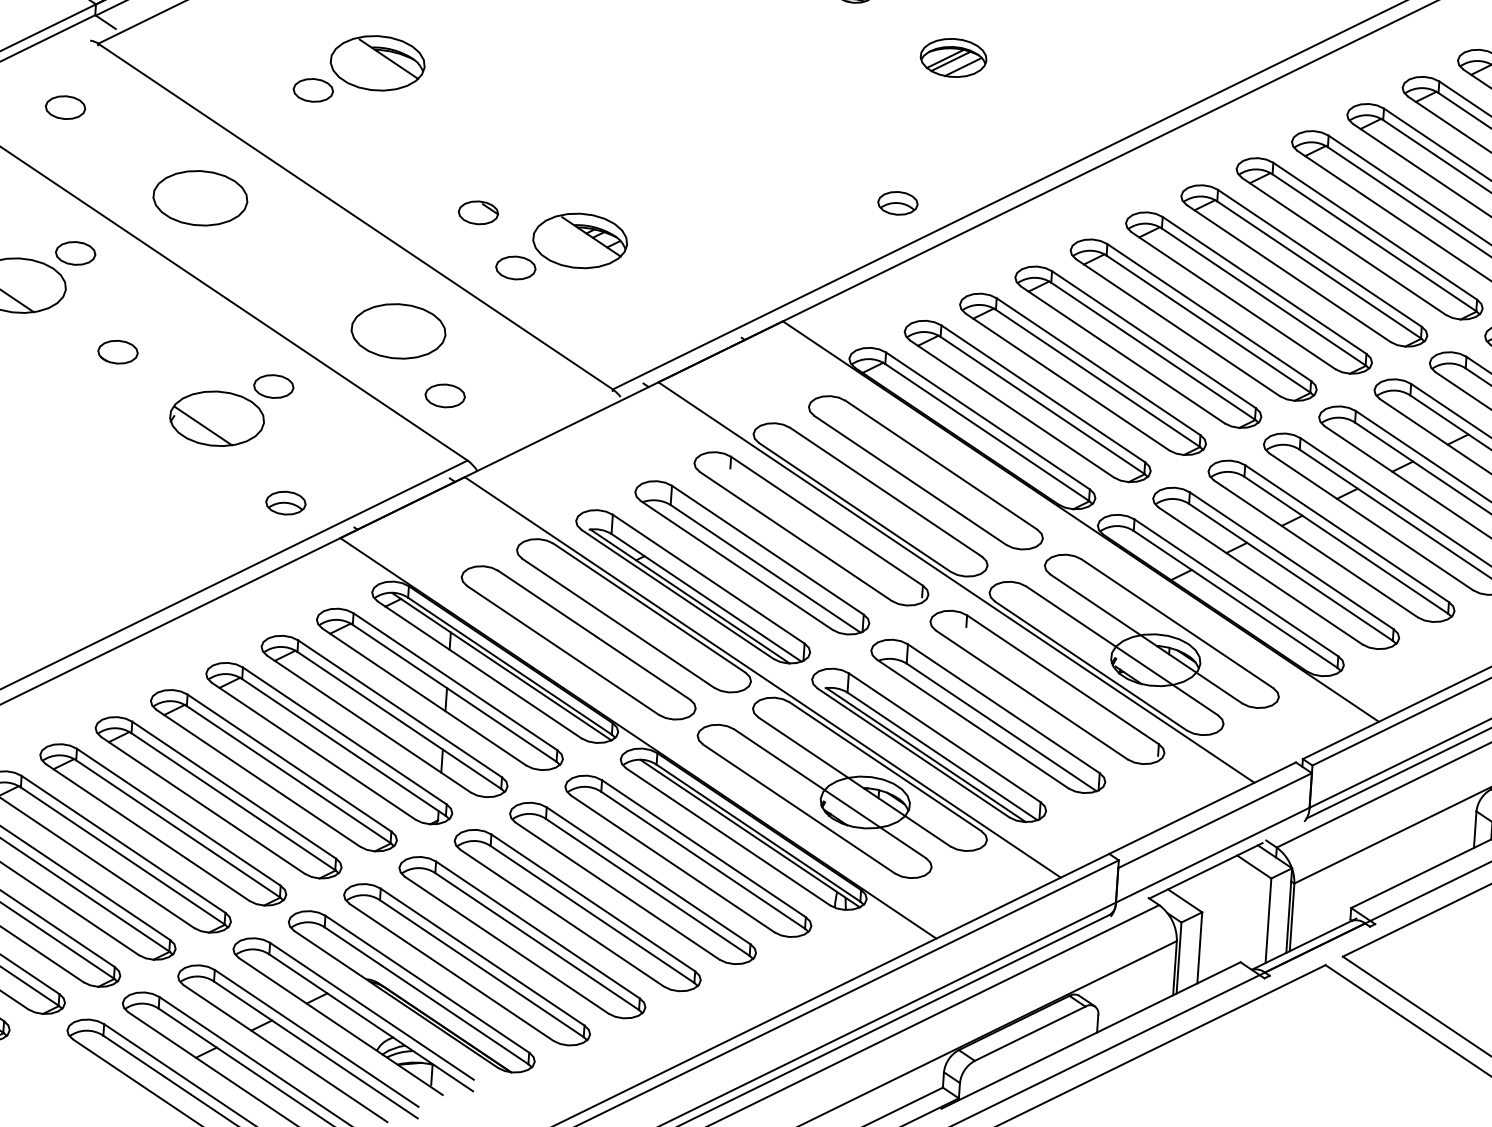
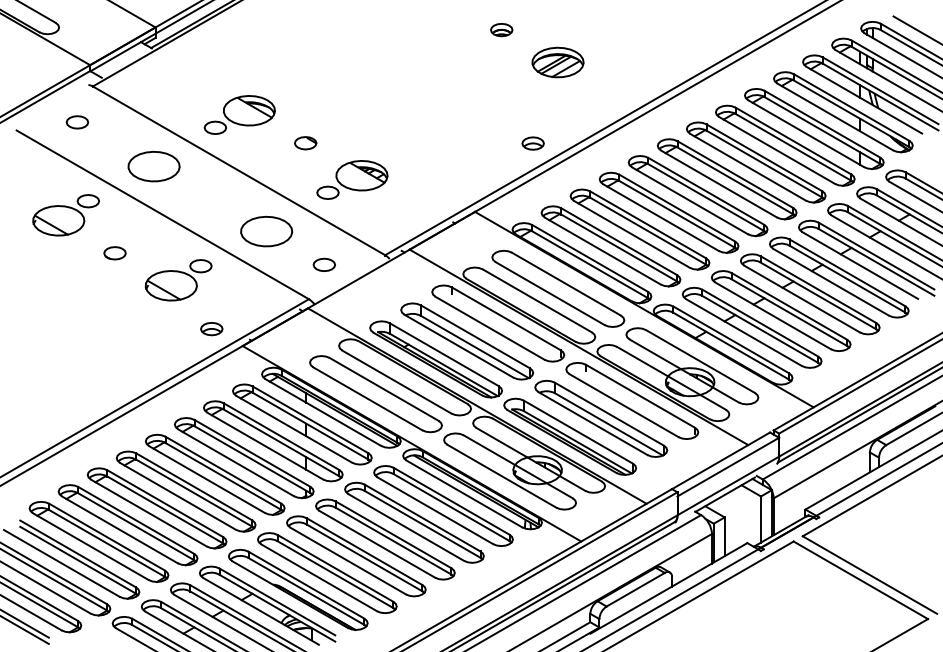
part: (952, 57) -> (557, 62), size x1.43
part: (359, 68) -> (239, 114), moved
part: (478, 213) -> (305, 143), moved
part: (443, 395) -> (323, 264), moved

